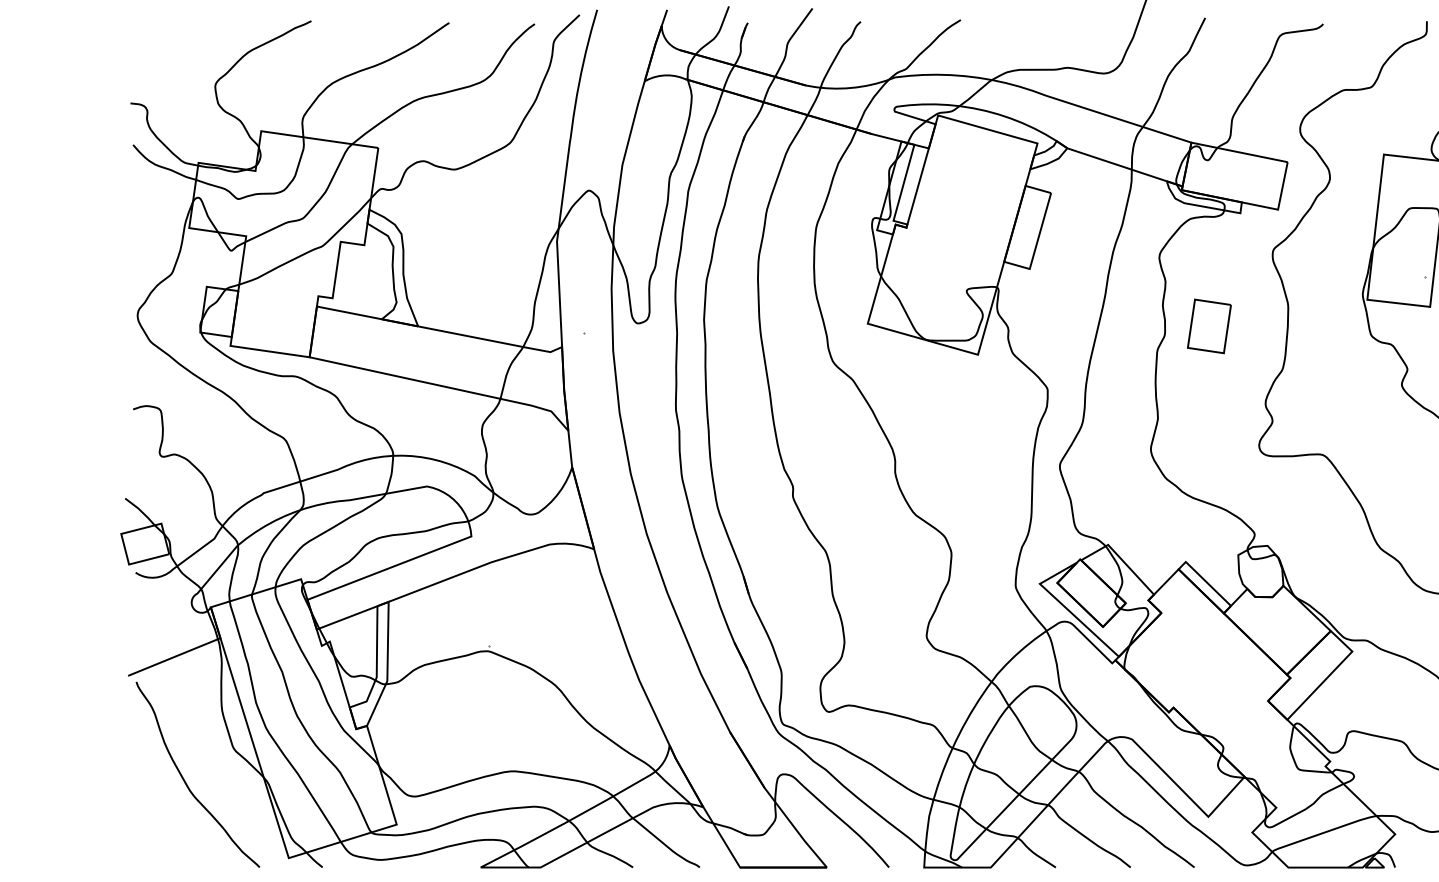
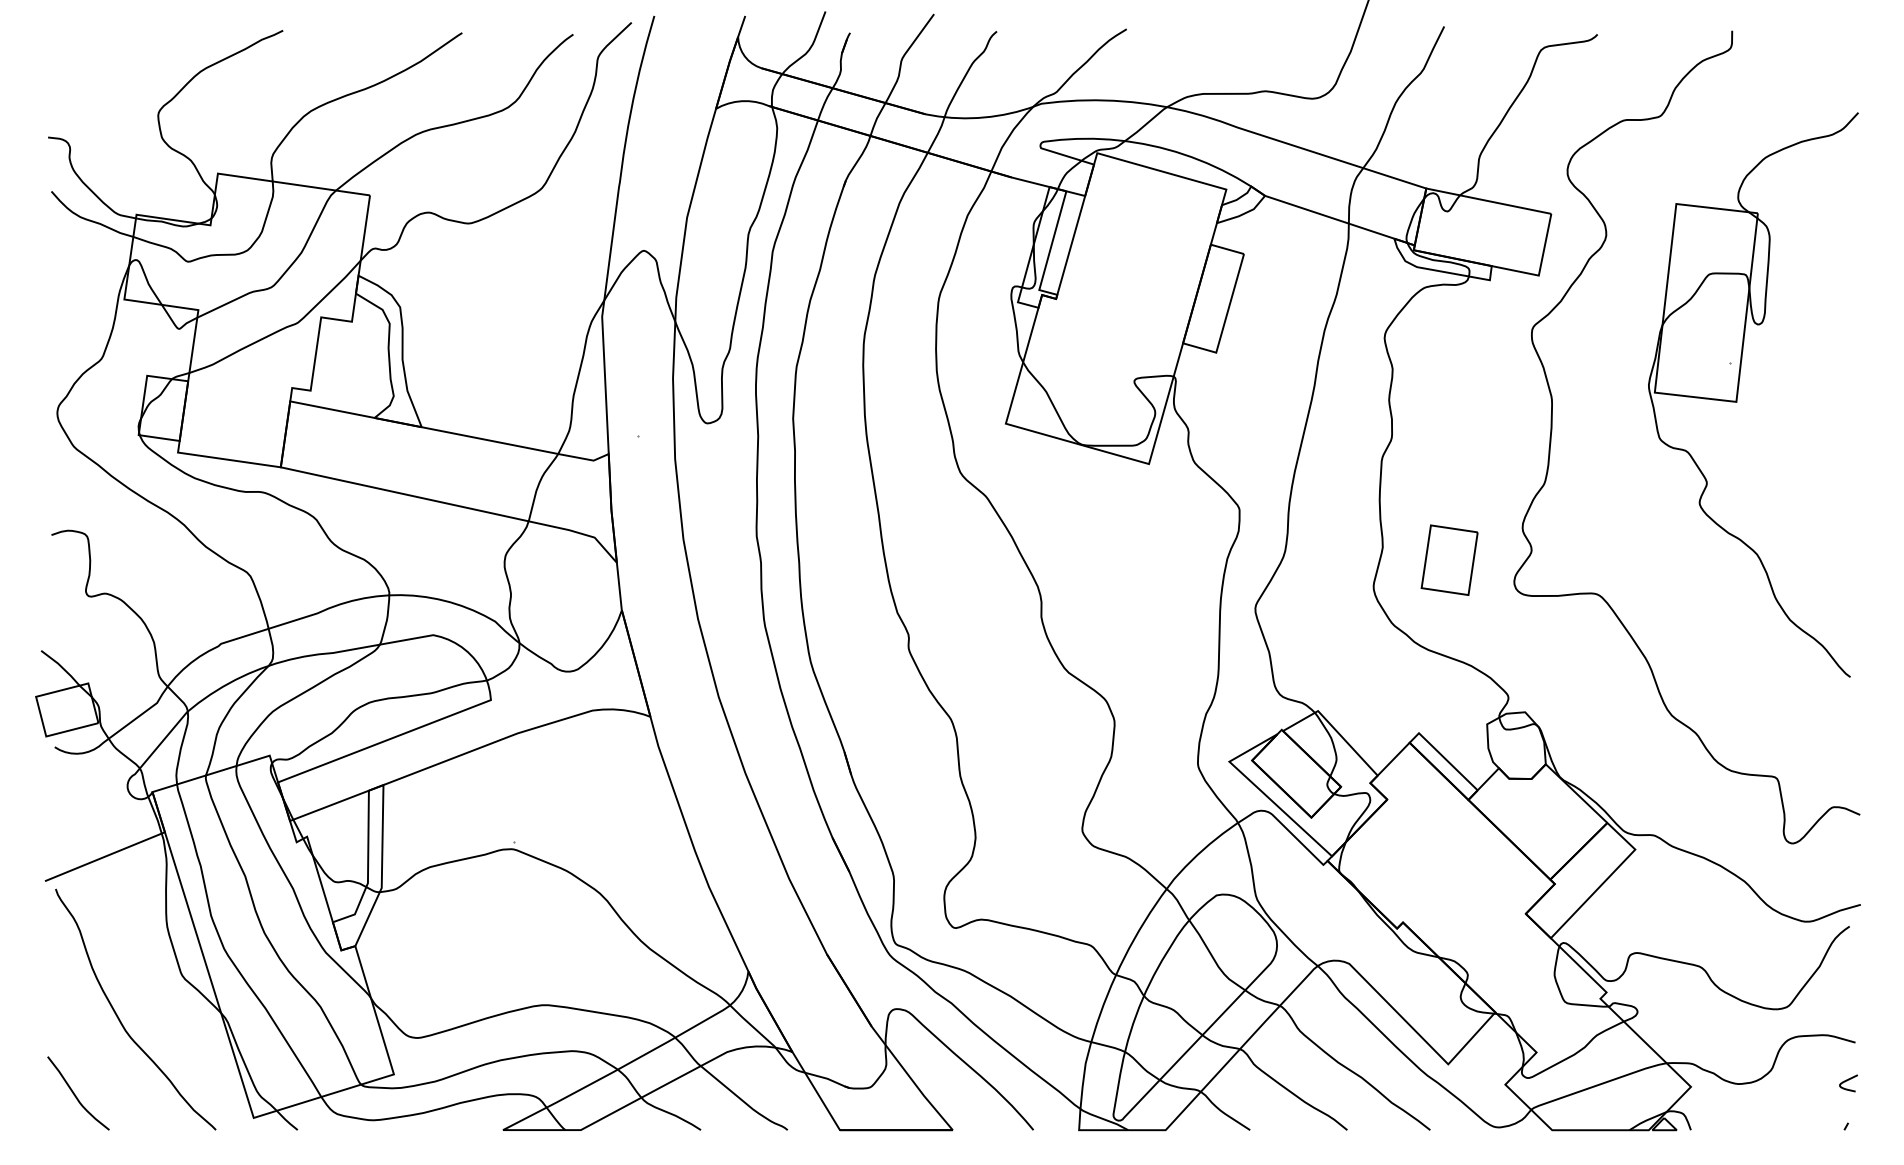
part: (1209, 325) -> (1449, 559), moved
curve: (152, 840) -> (76, 1095), added

